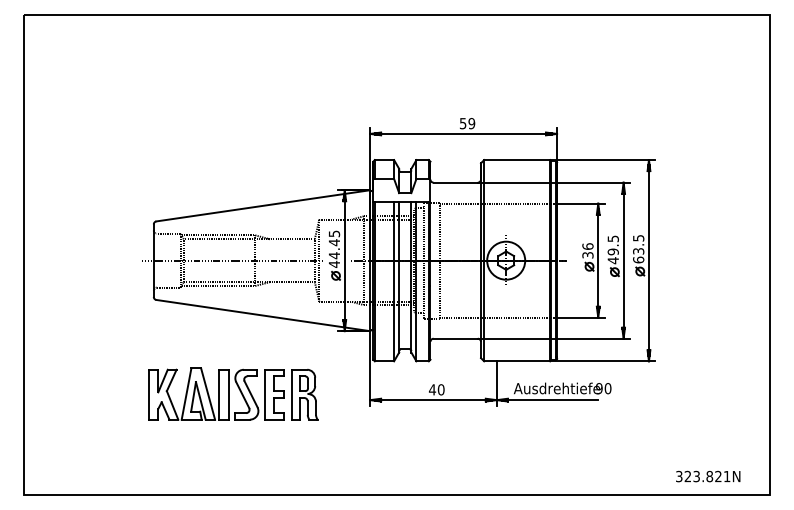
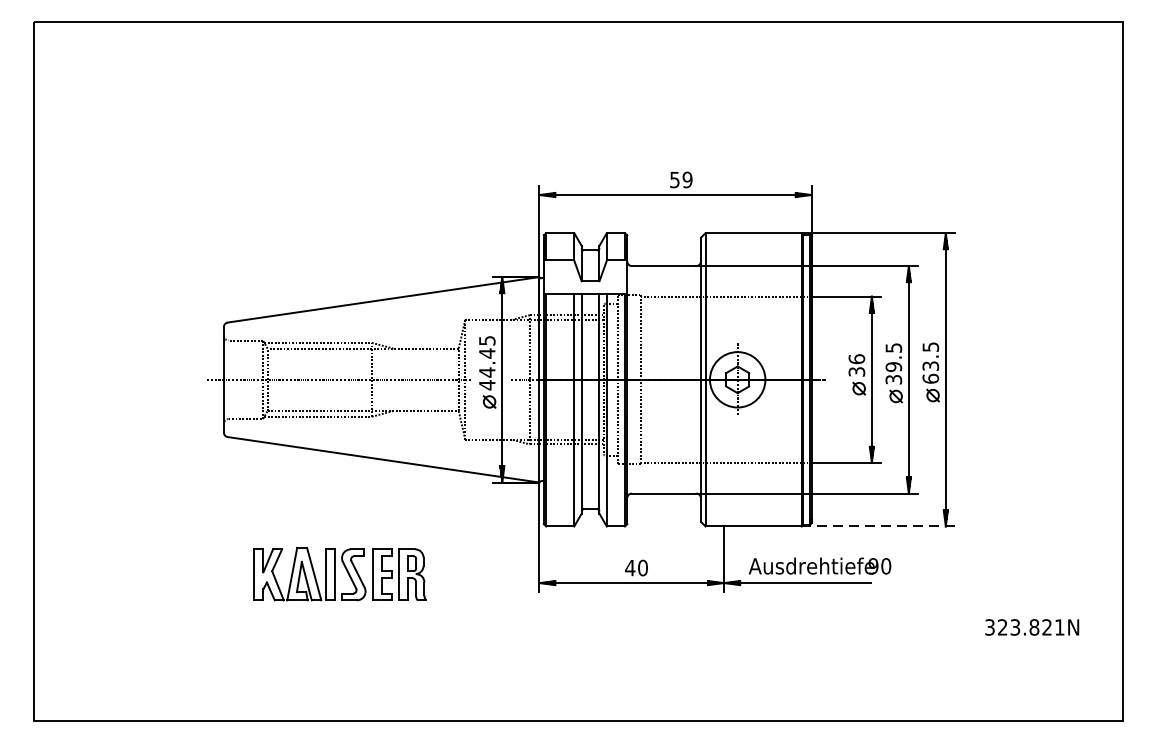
text: (612, 260) -> (892, 379), 49.5 -> 39.5
line: (602, 361) -> (878, 526), solid -> dashed
part: (233, 393) -> (340, 573), size x0.7
text: (708, 476) -> (1032, 627), moved

